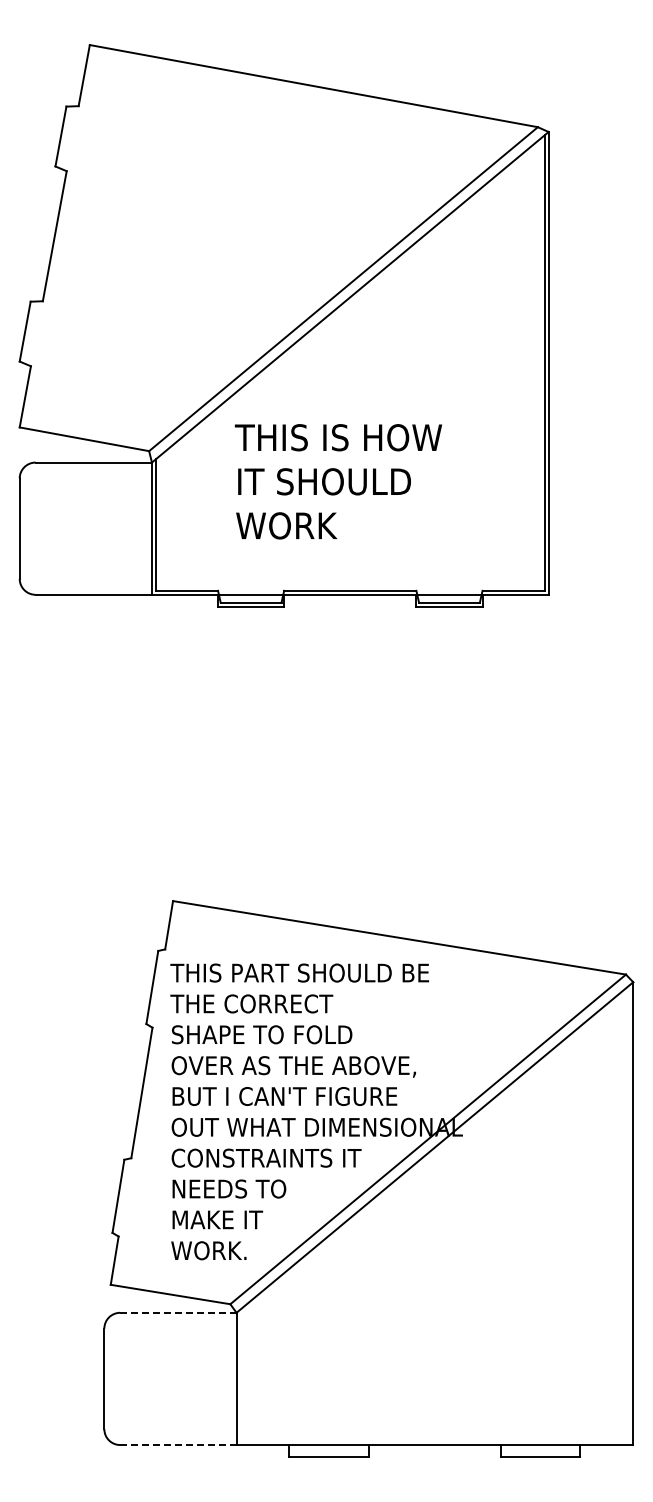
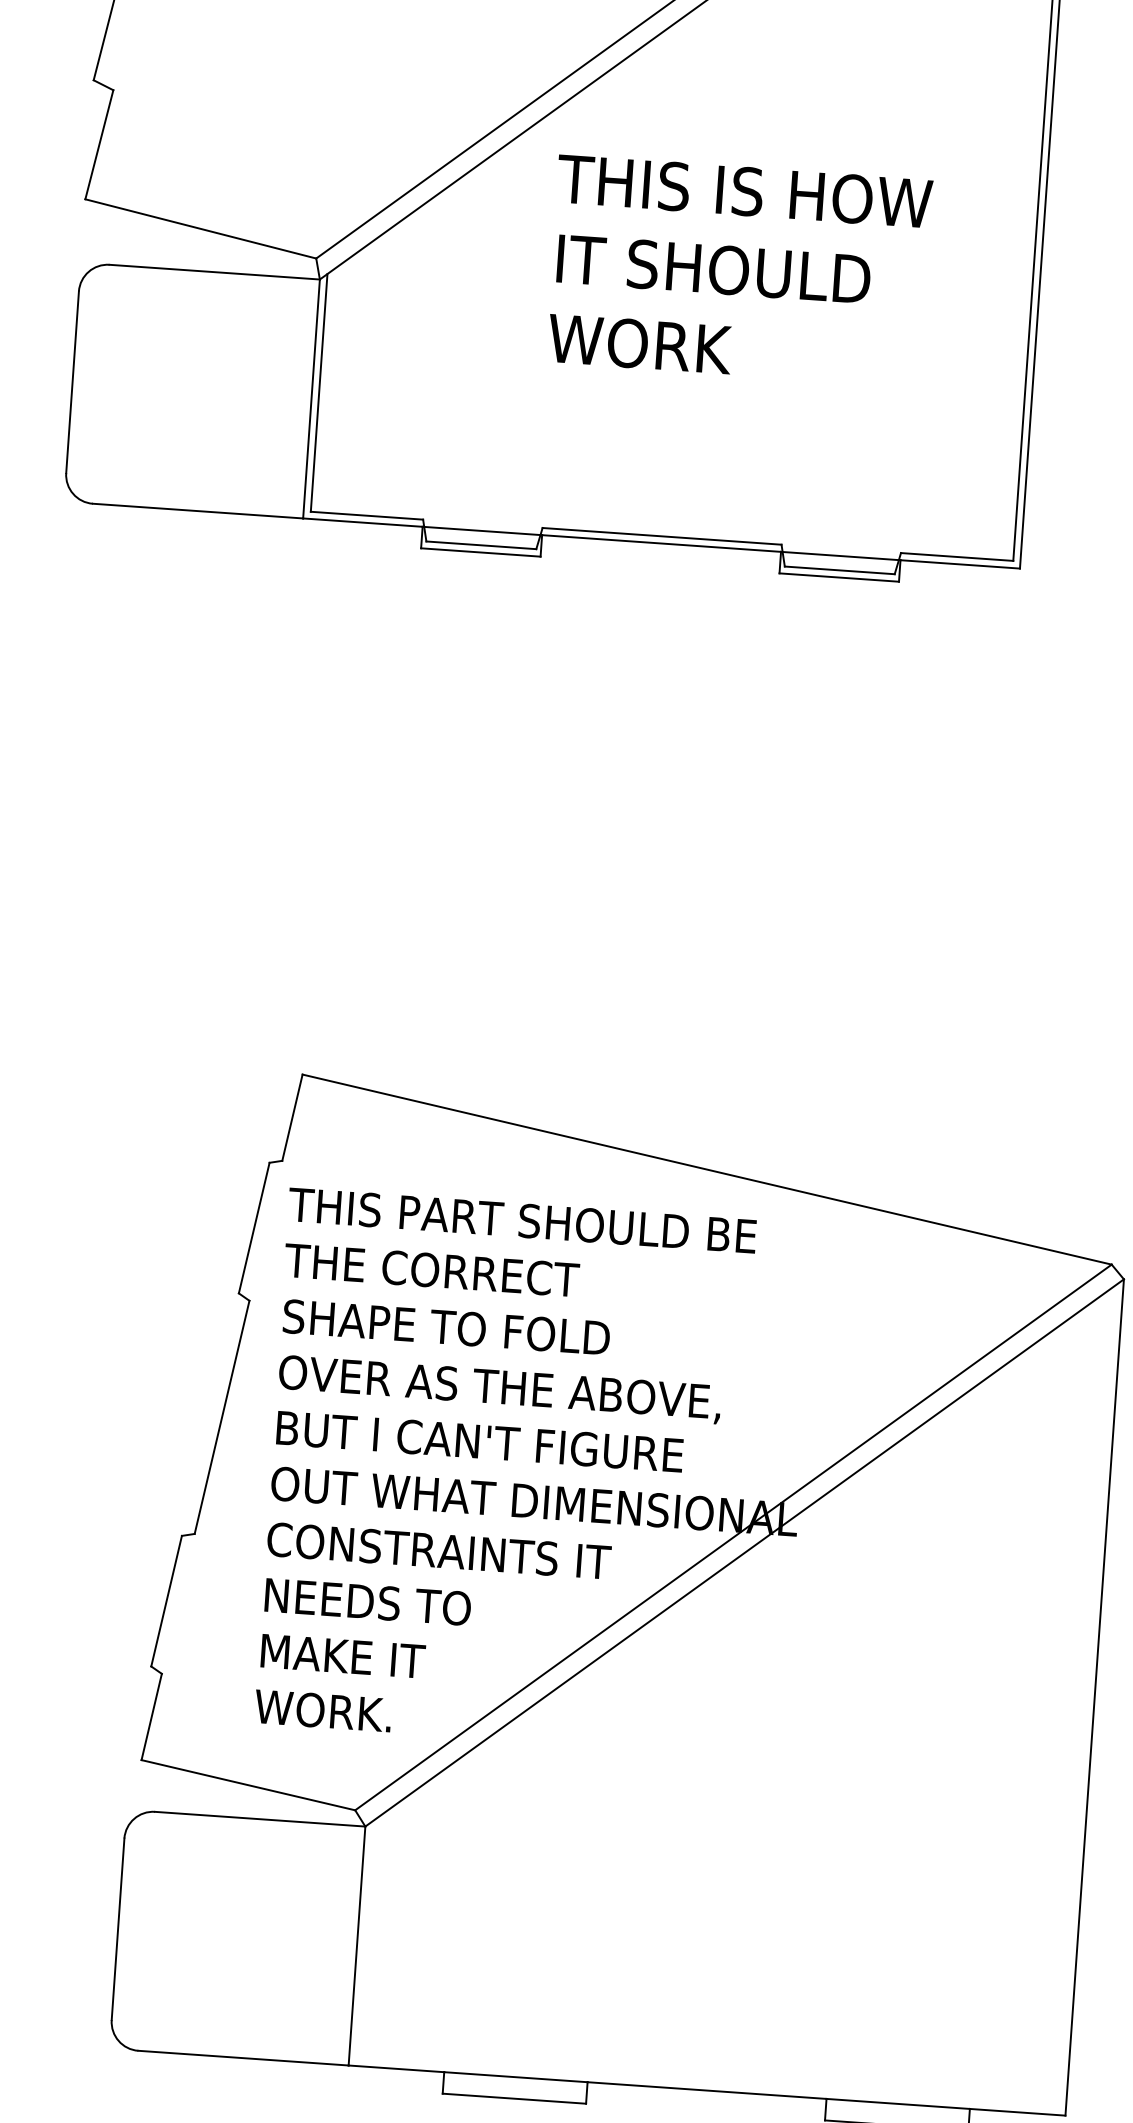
text: (338, 481) -> (739, 270), moved
line: (177, 1312) -> (258, 1818), dashed -> solid
line: (177, 1445) -> (241, 2058), dashed -> solid

